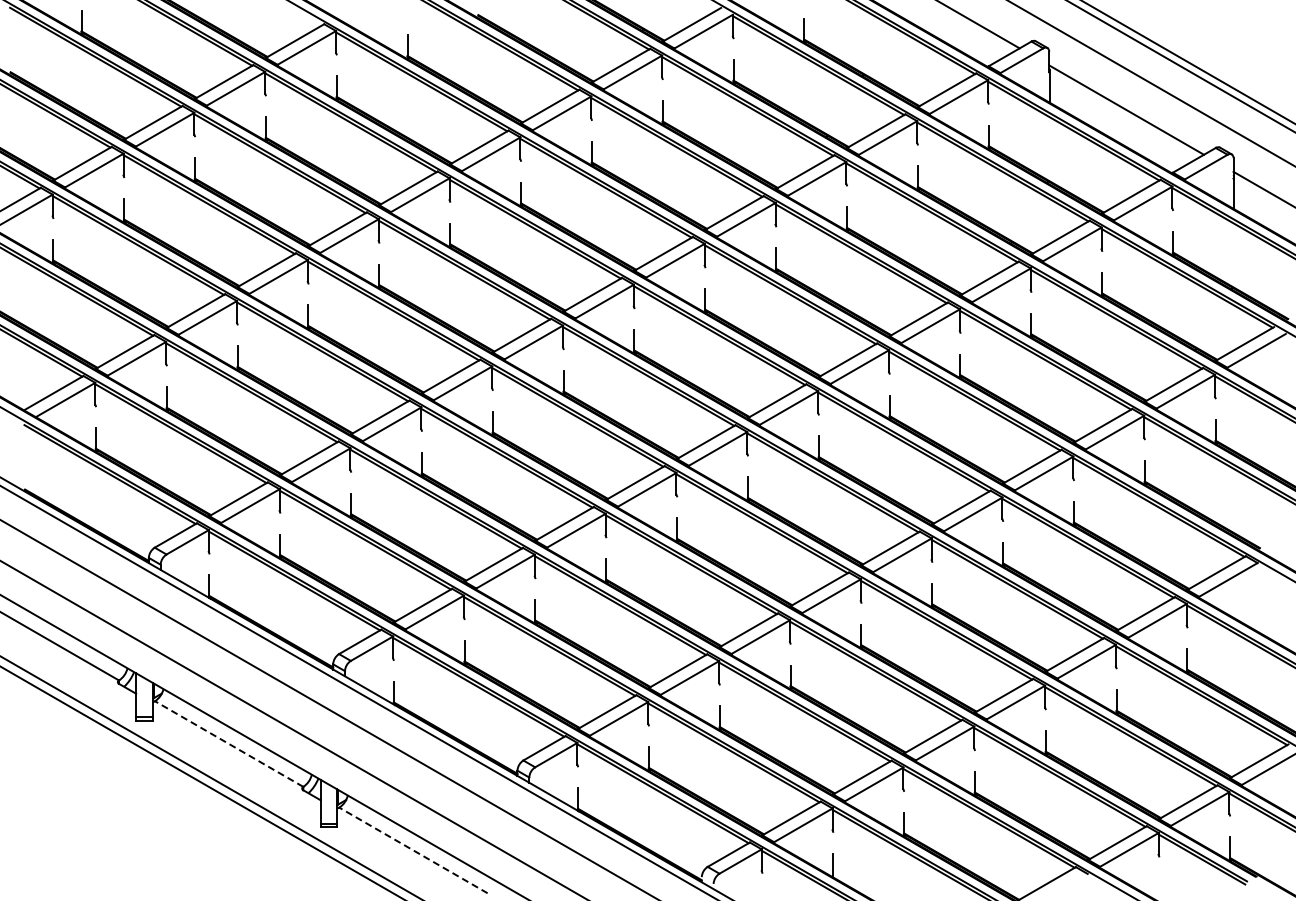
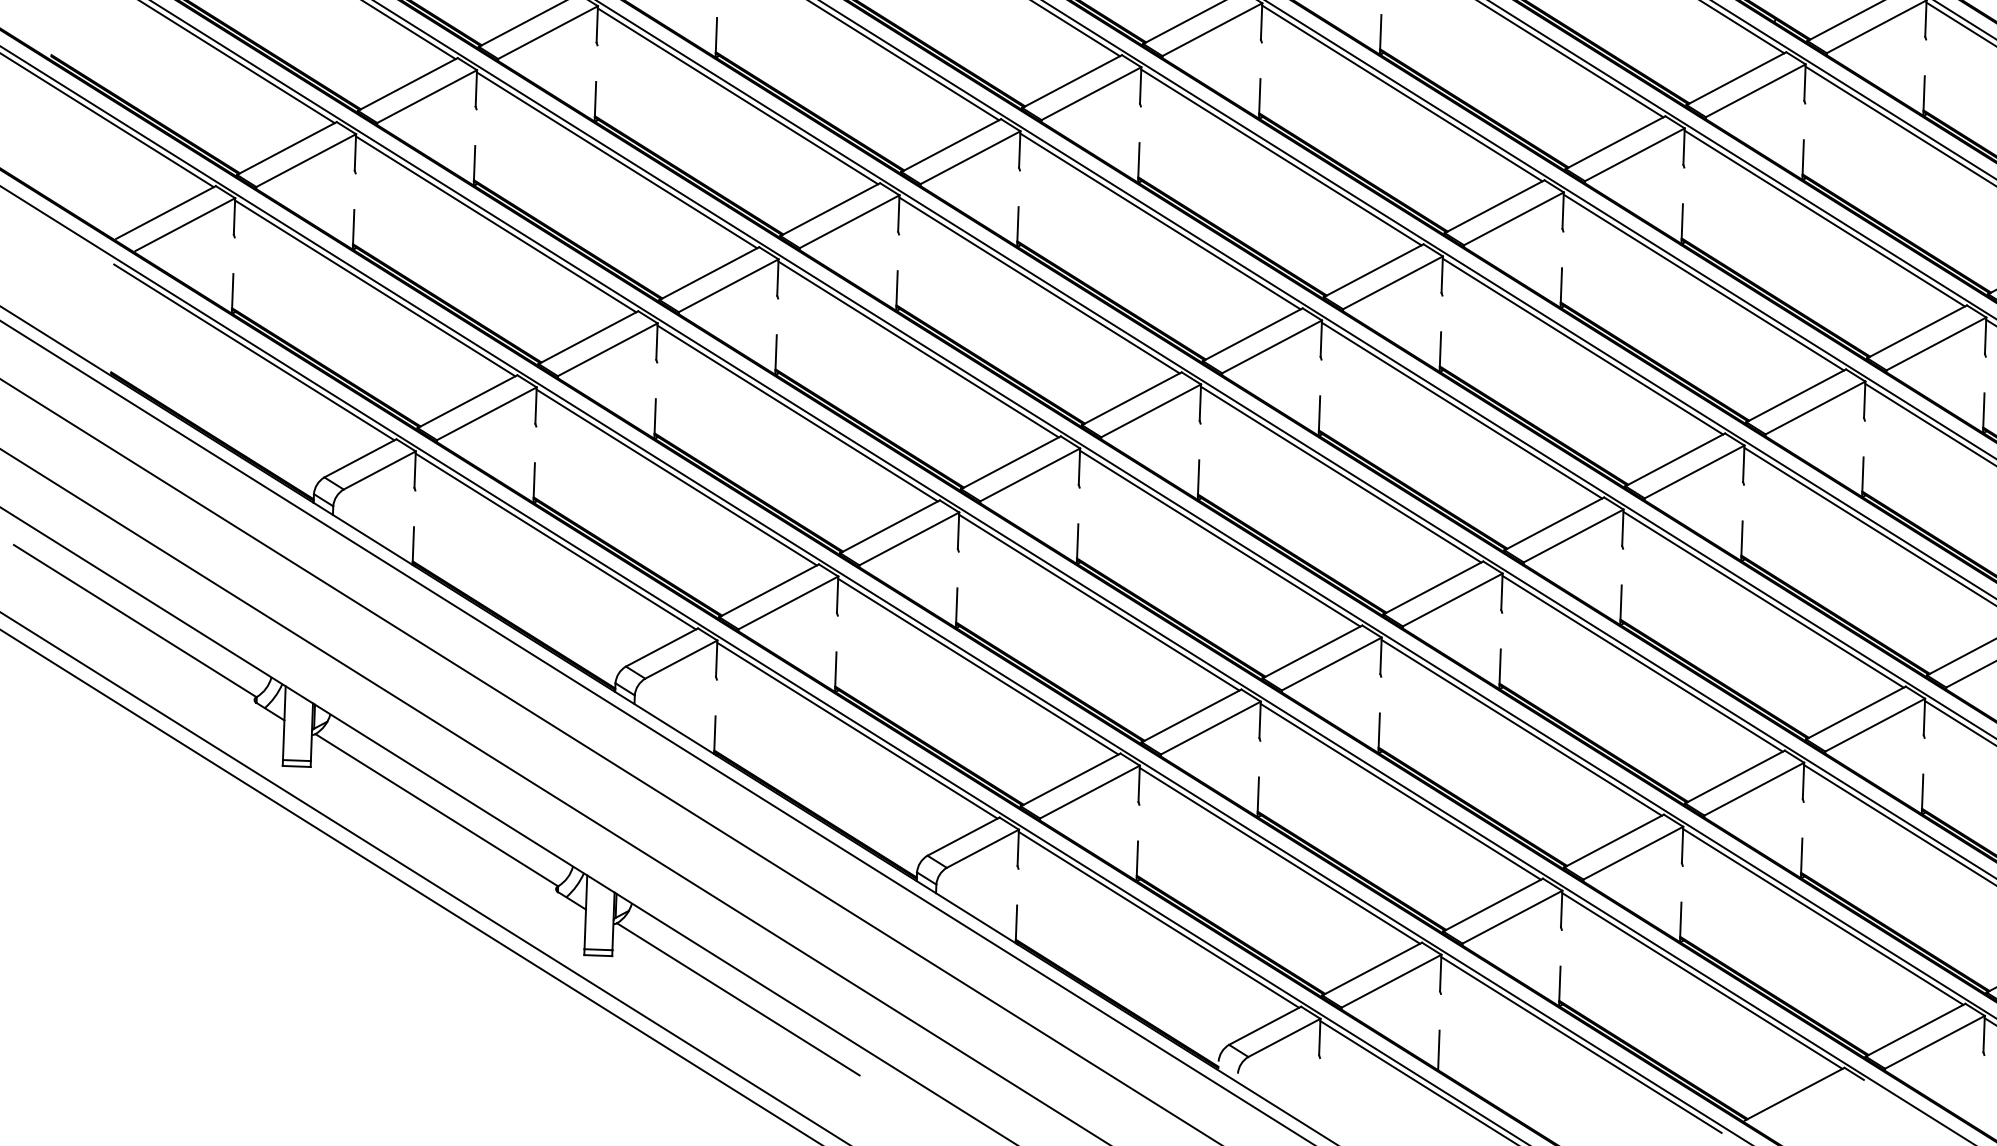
line: (229, 744) -> (437, 810), dashed -> solid
line: (413, 850) -> (738, 999), dashed -> solid

